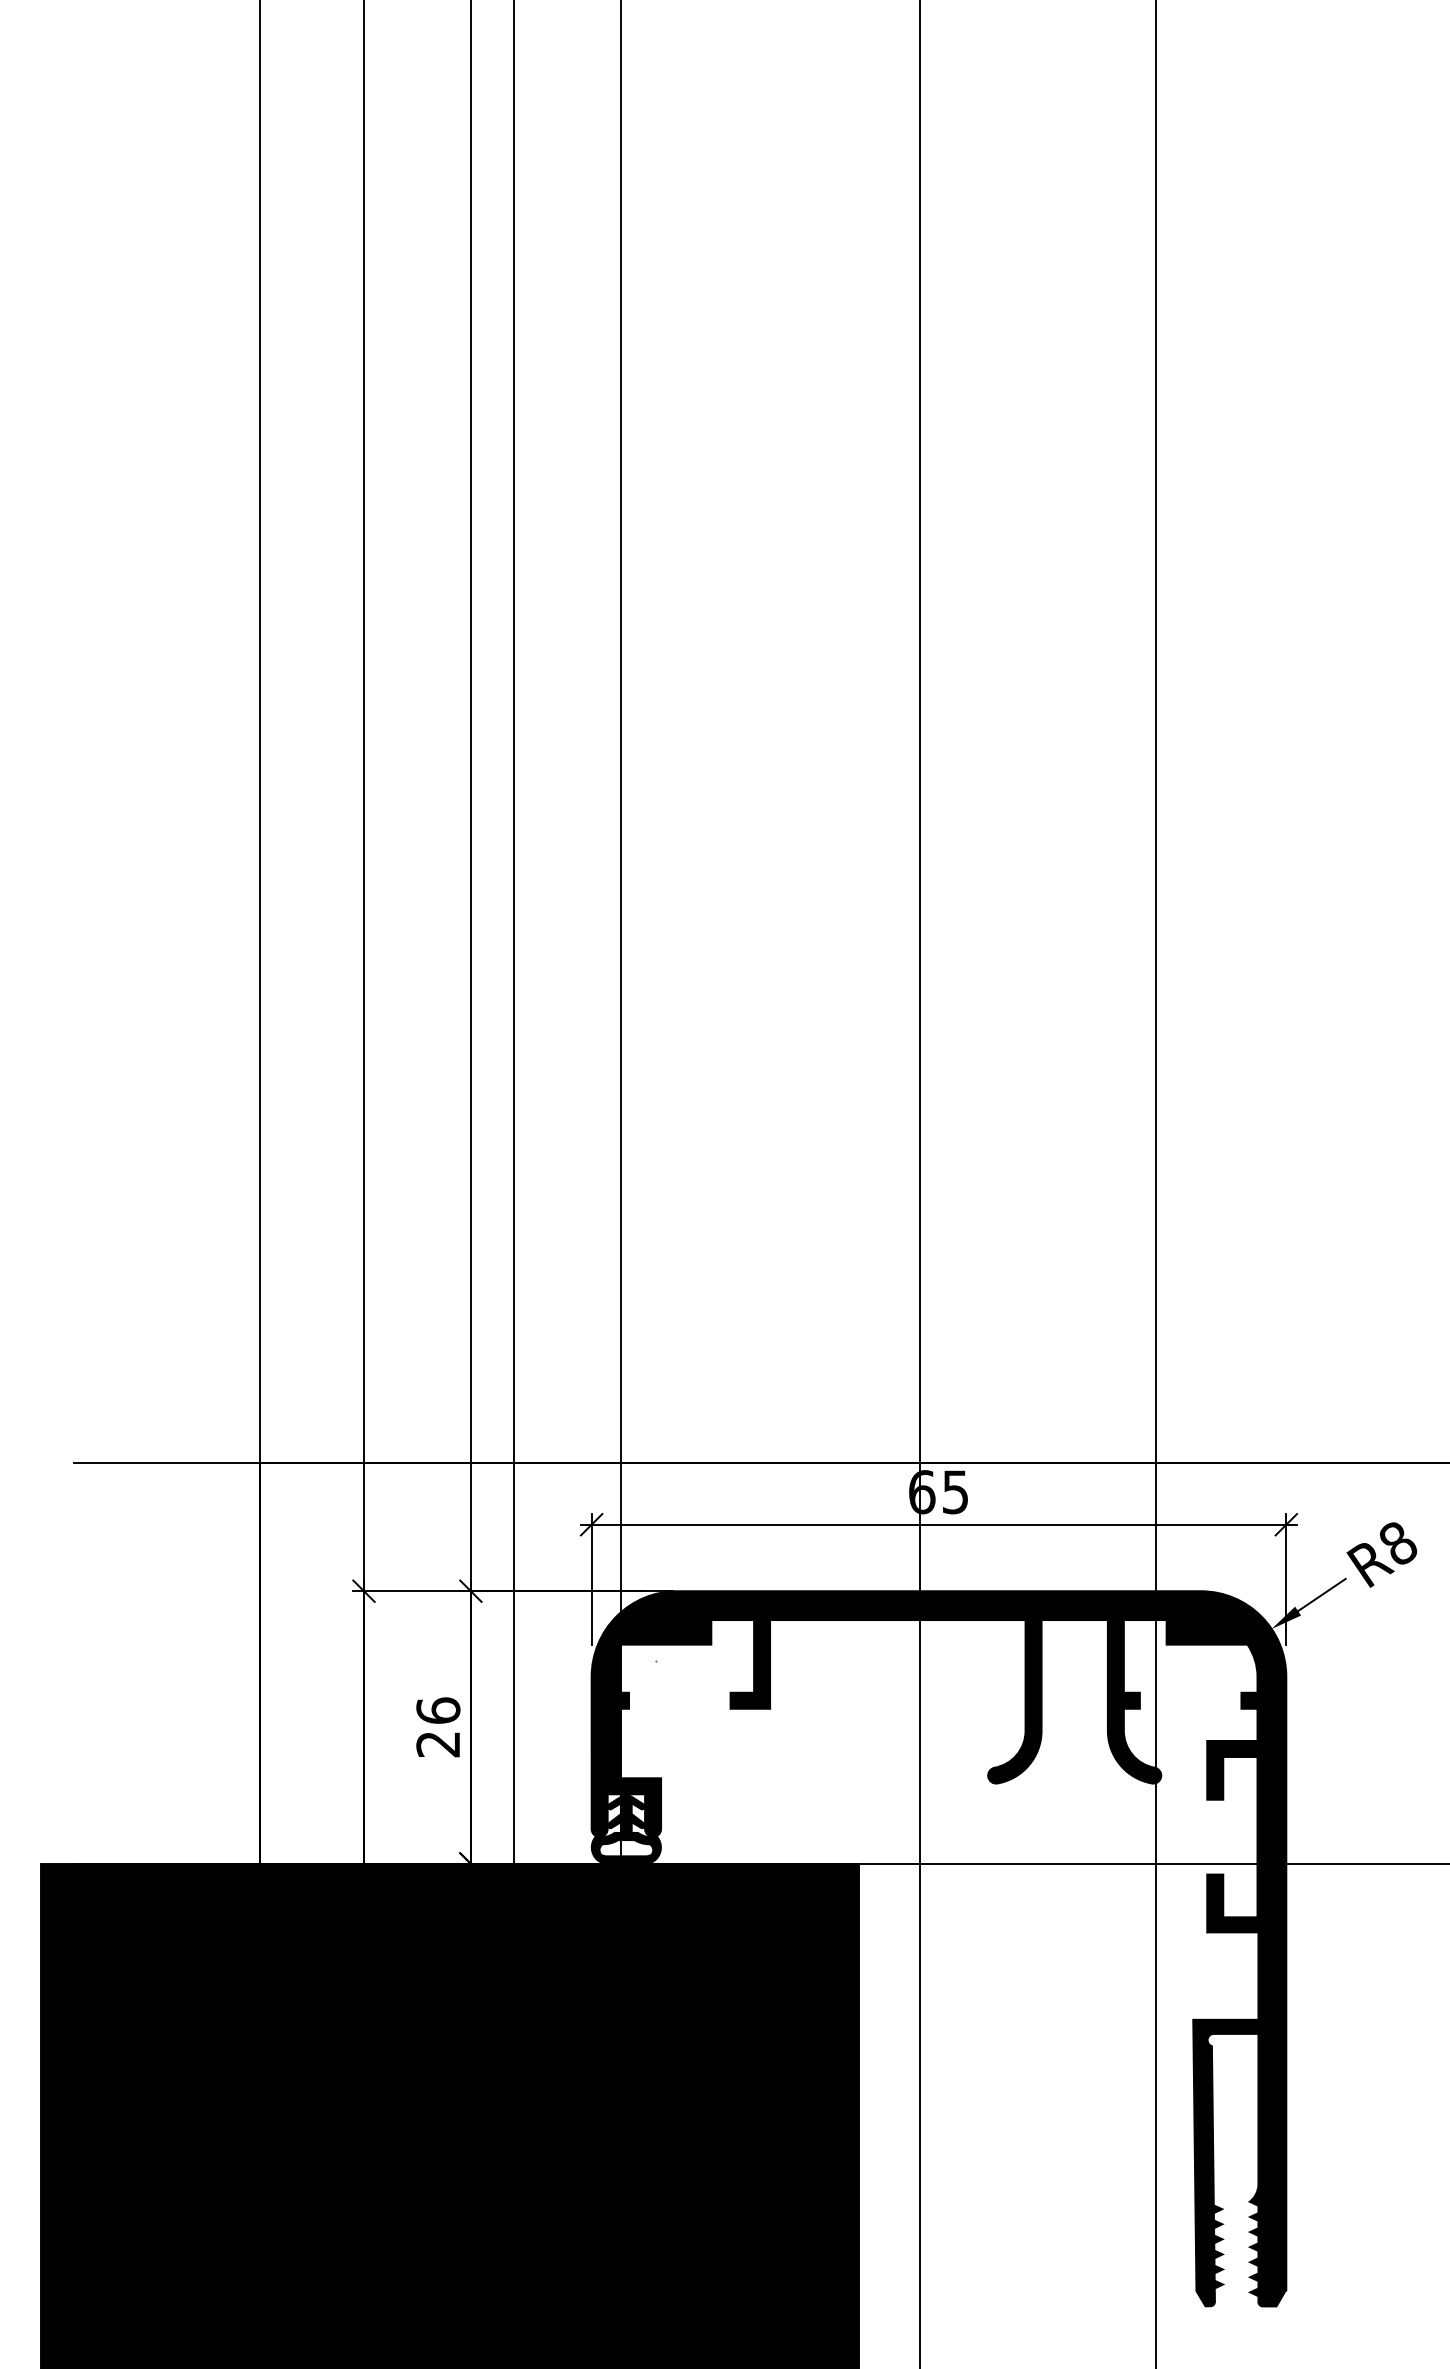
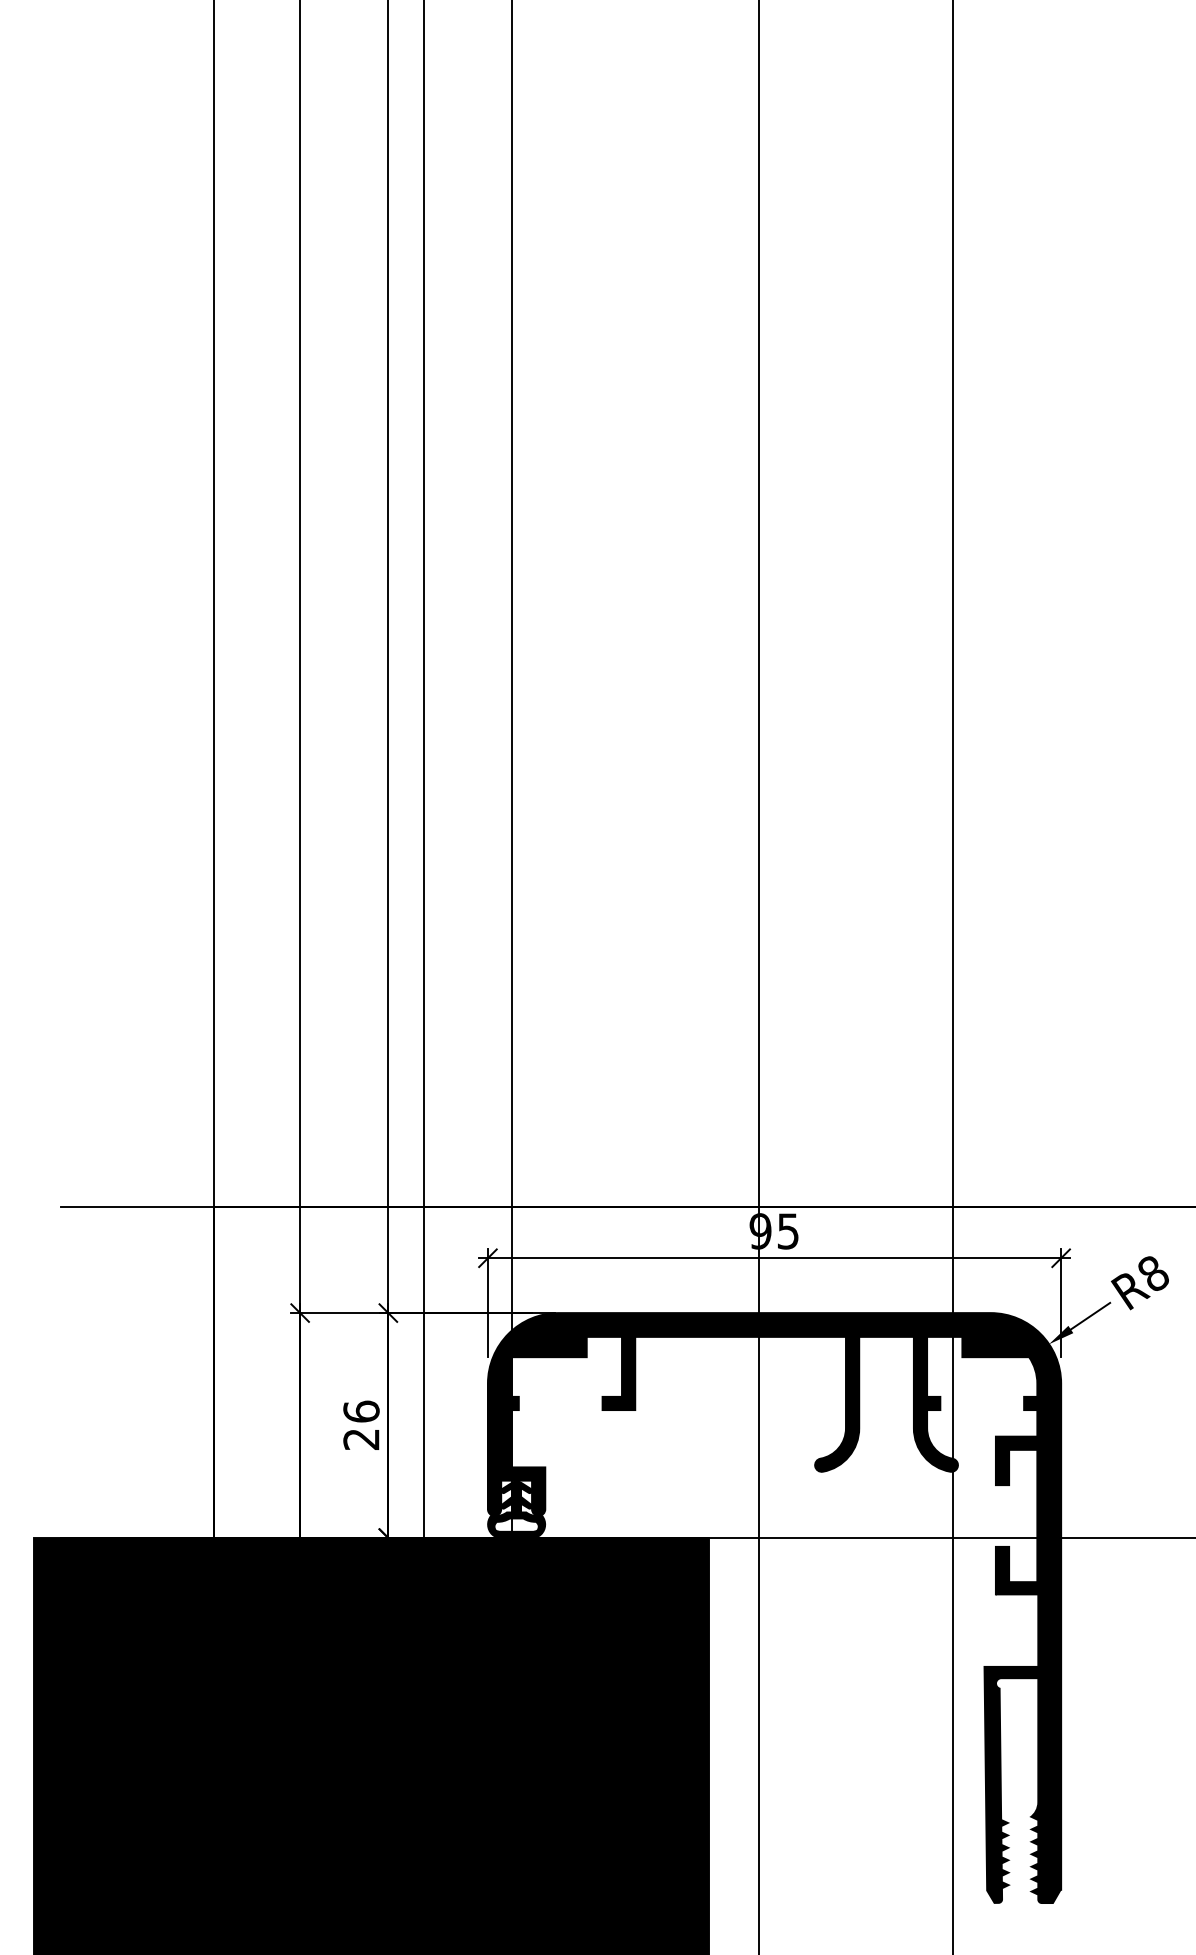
text: (921, 1492) -> (760, 1231), 65 -> 95

